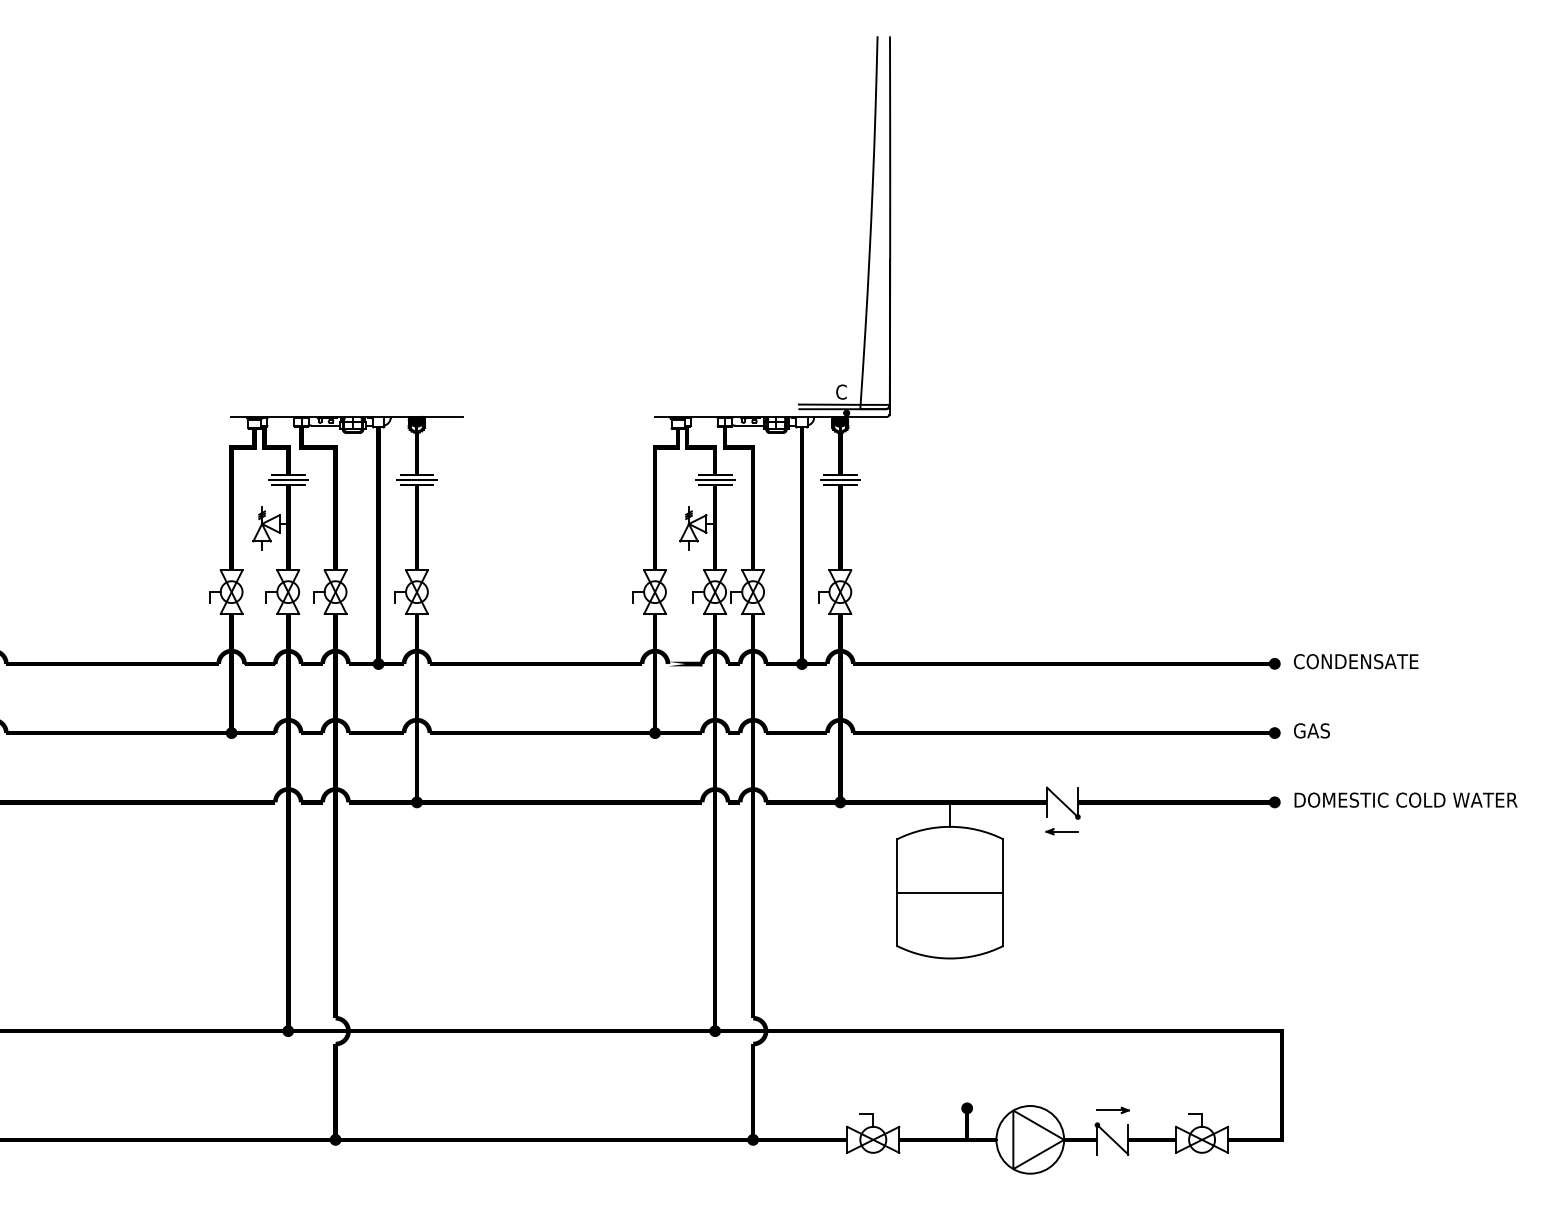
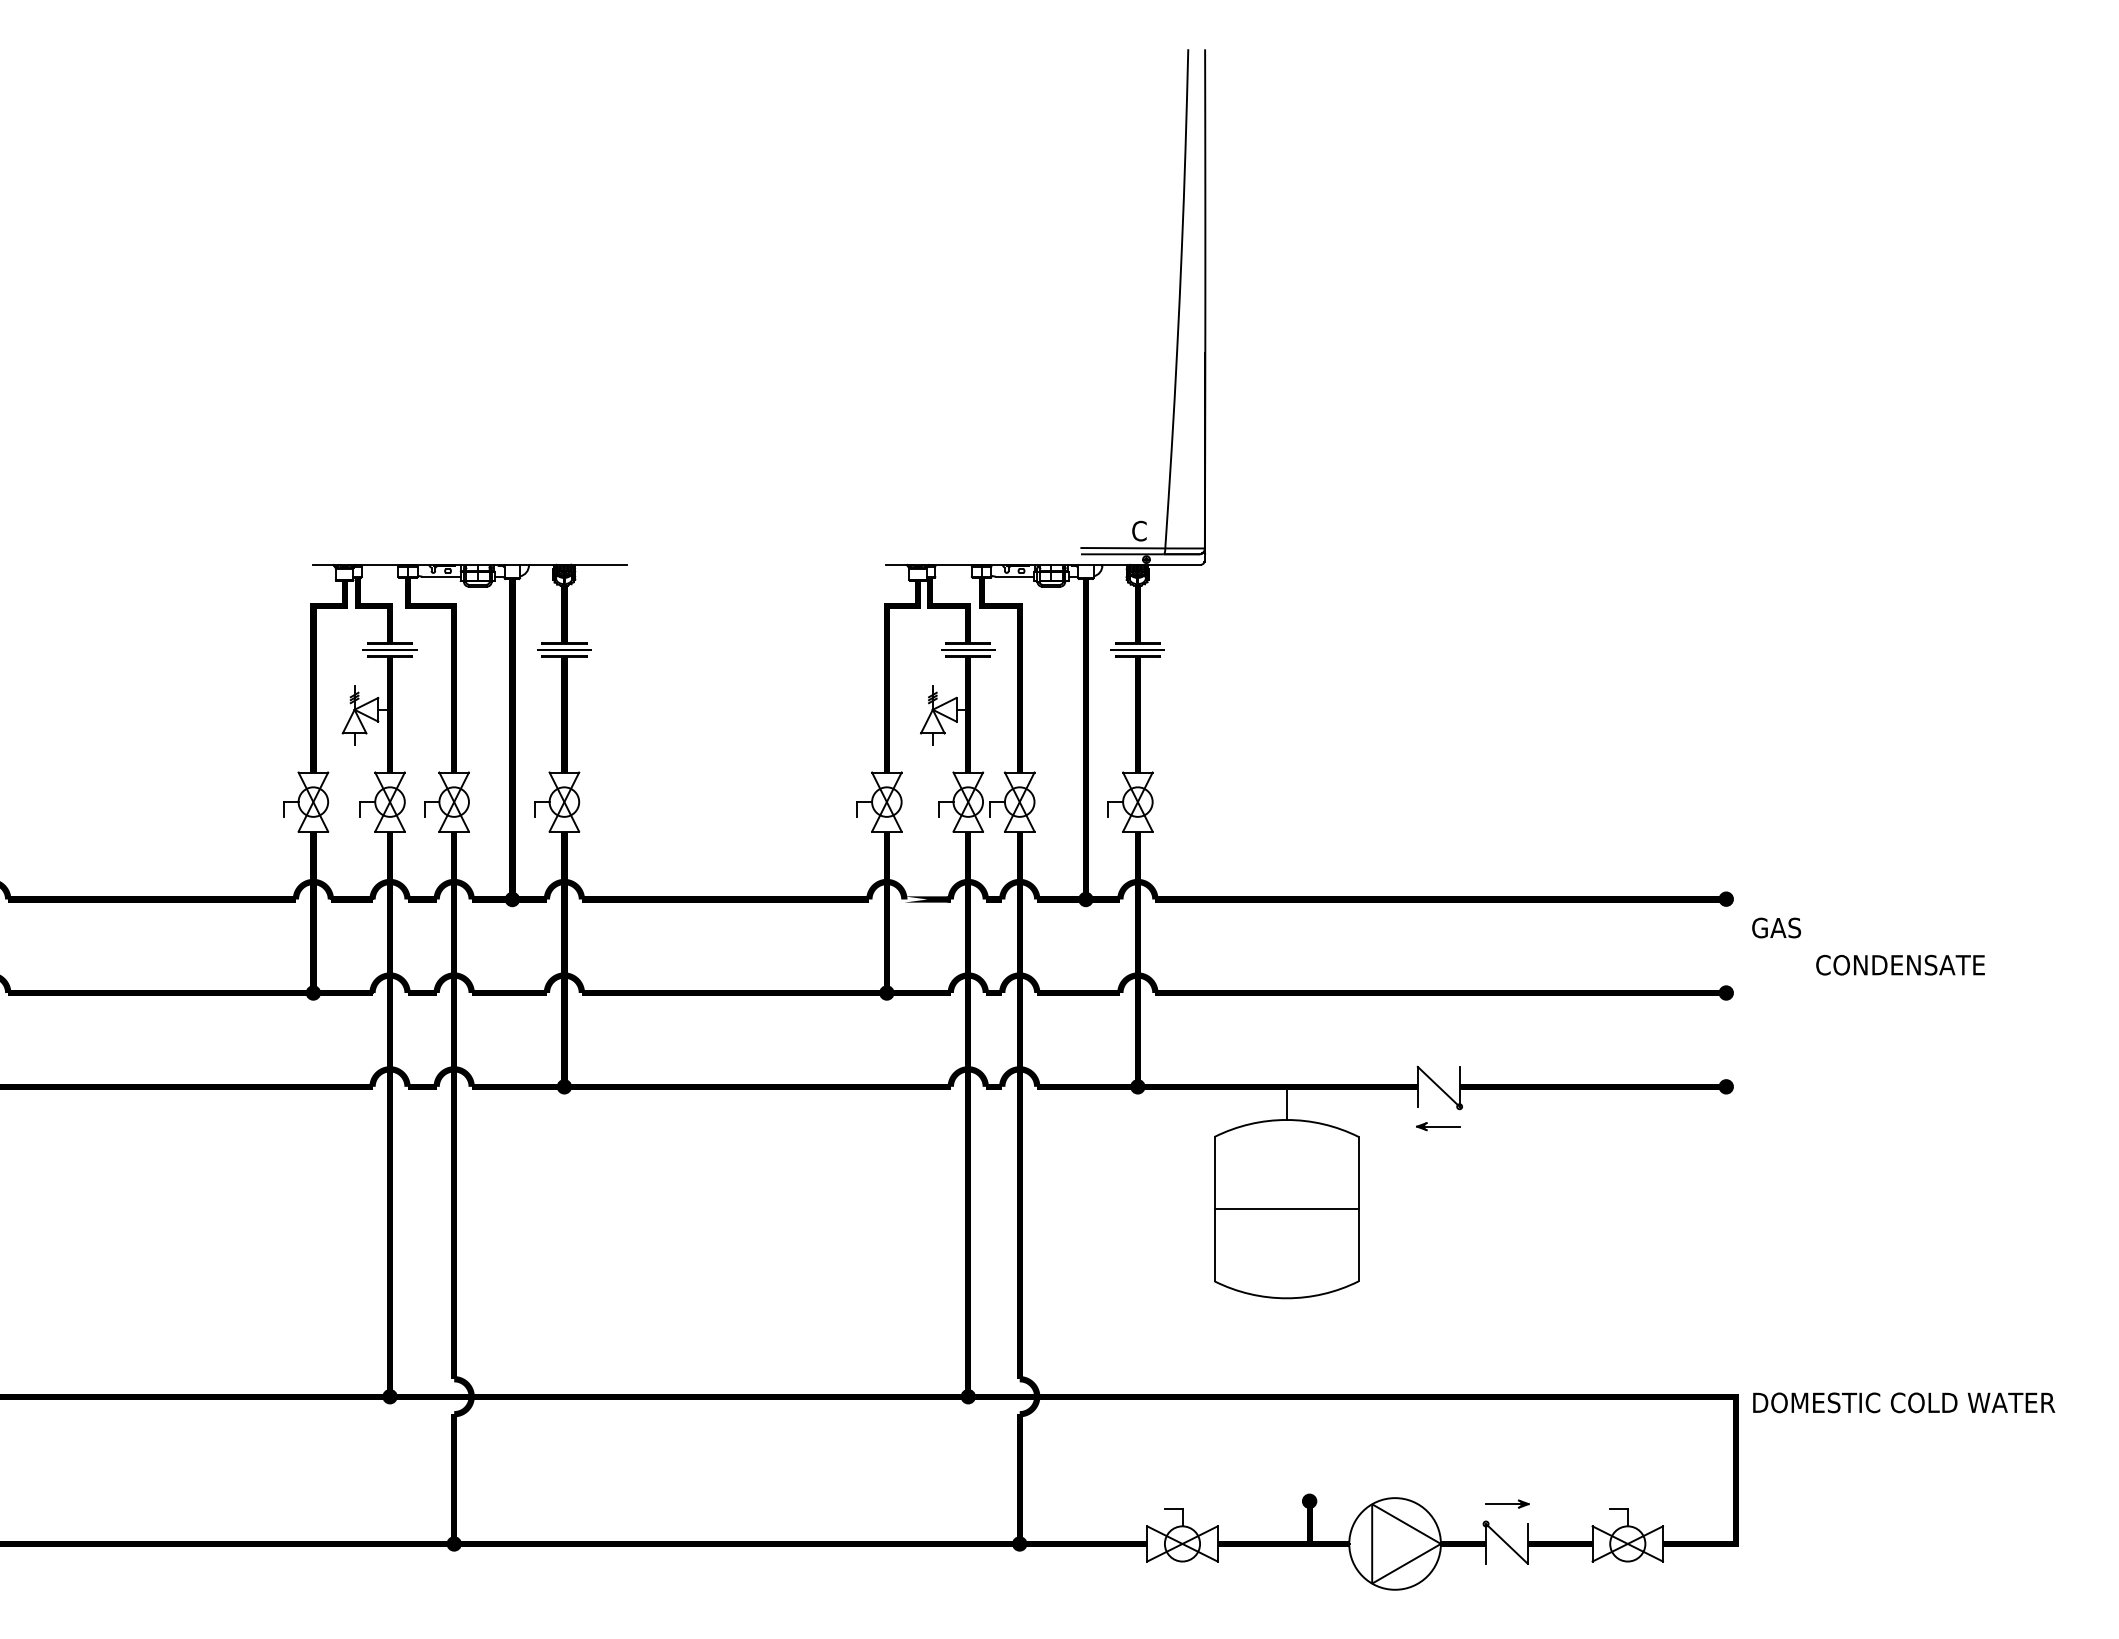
text: (1356, 661) -> (1900, 964), moved
text: (1311, 730) -> (1776, 927), moved
text: (1406, 799) -> (1904, 1402), moved

